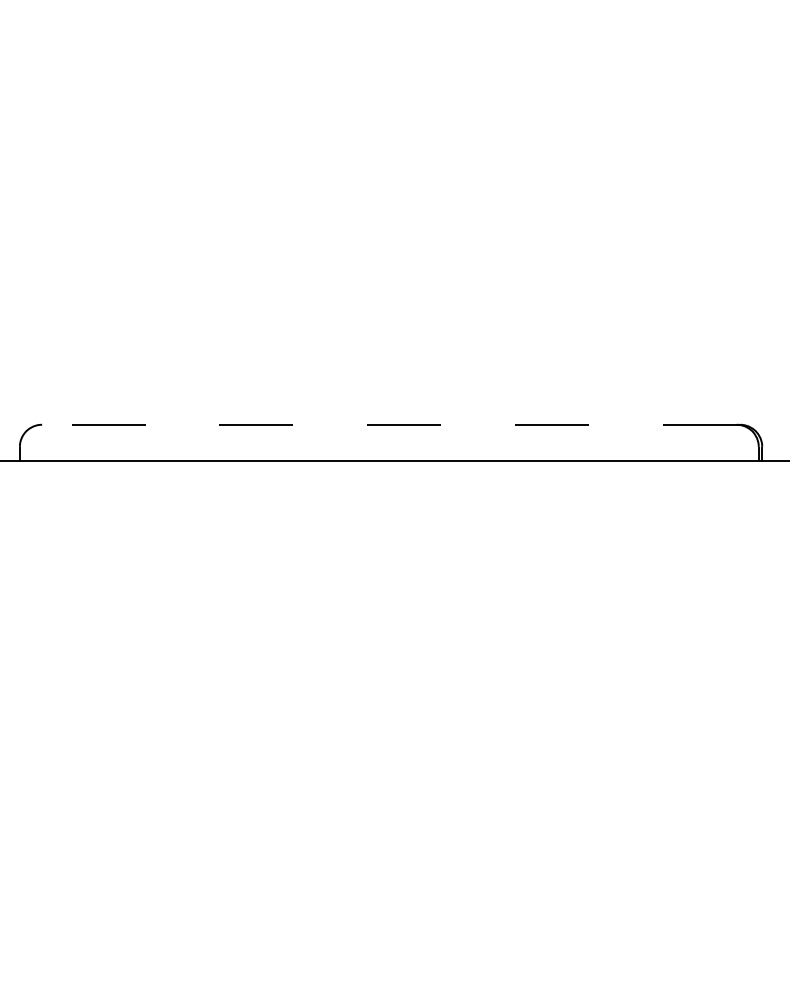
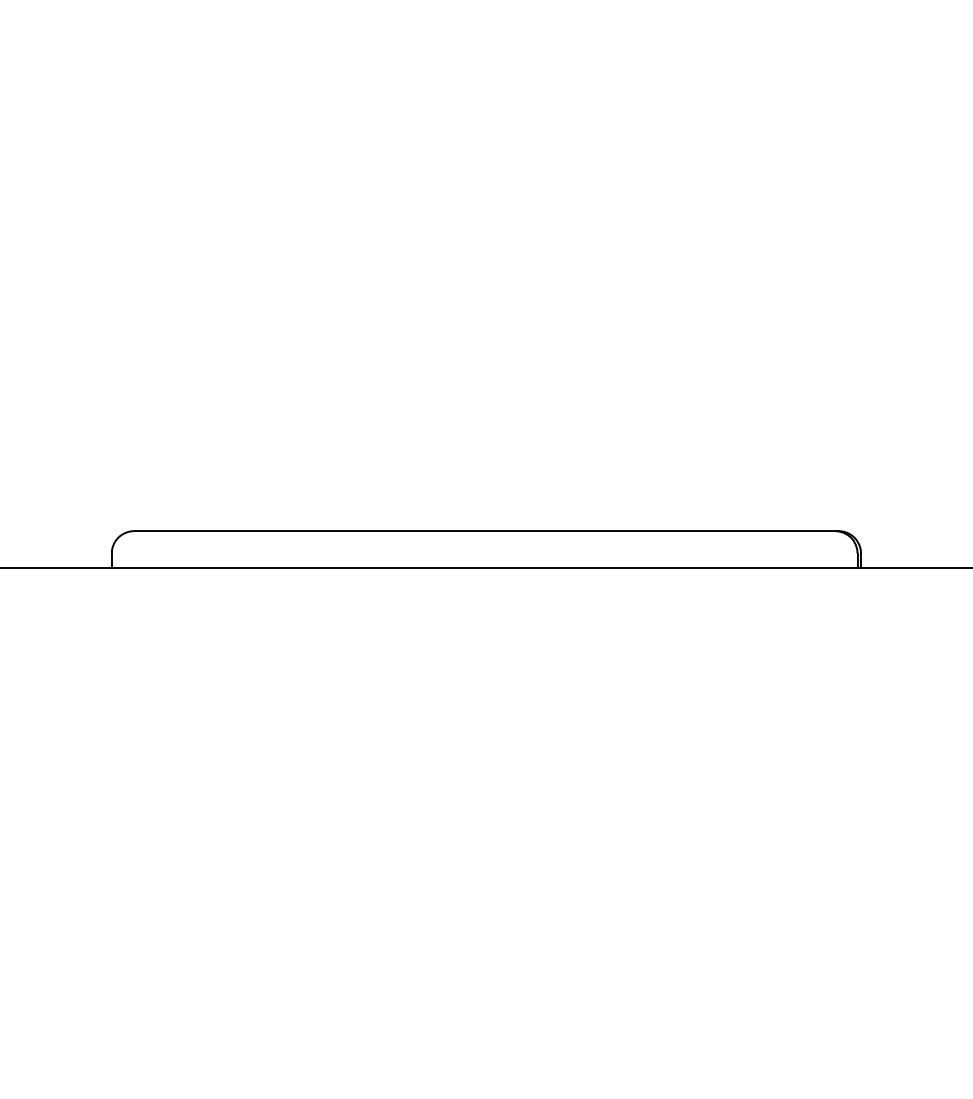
line: (389, 425) -> (484, 531), dashed -> solid

